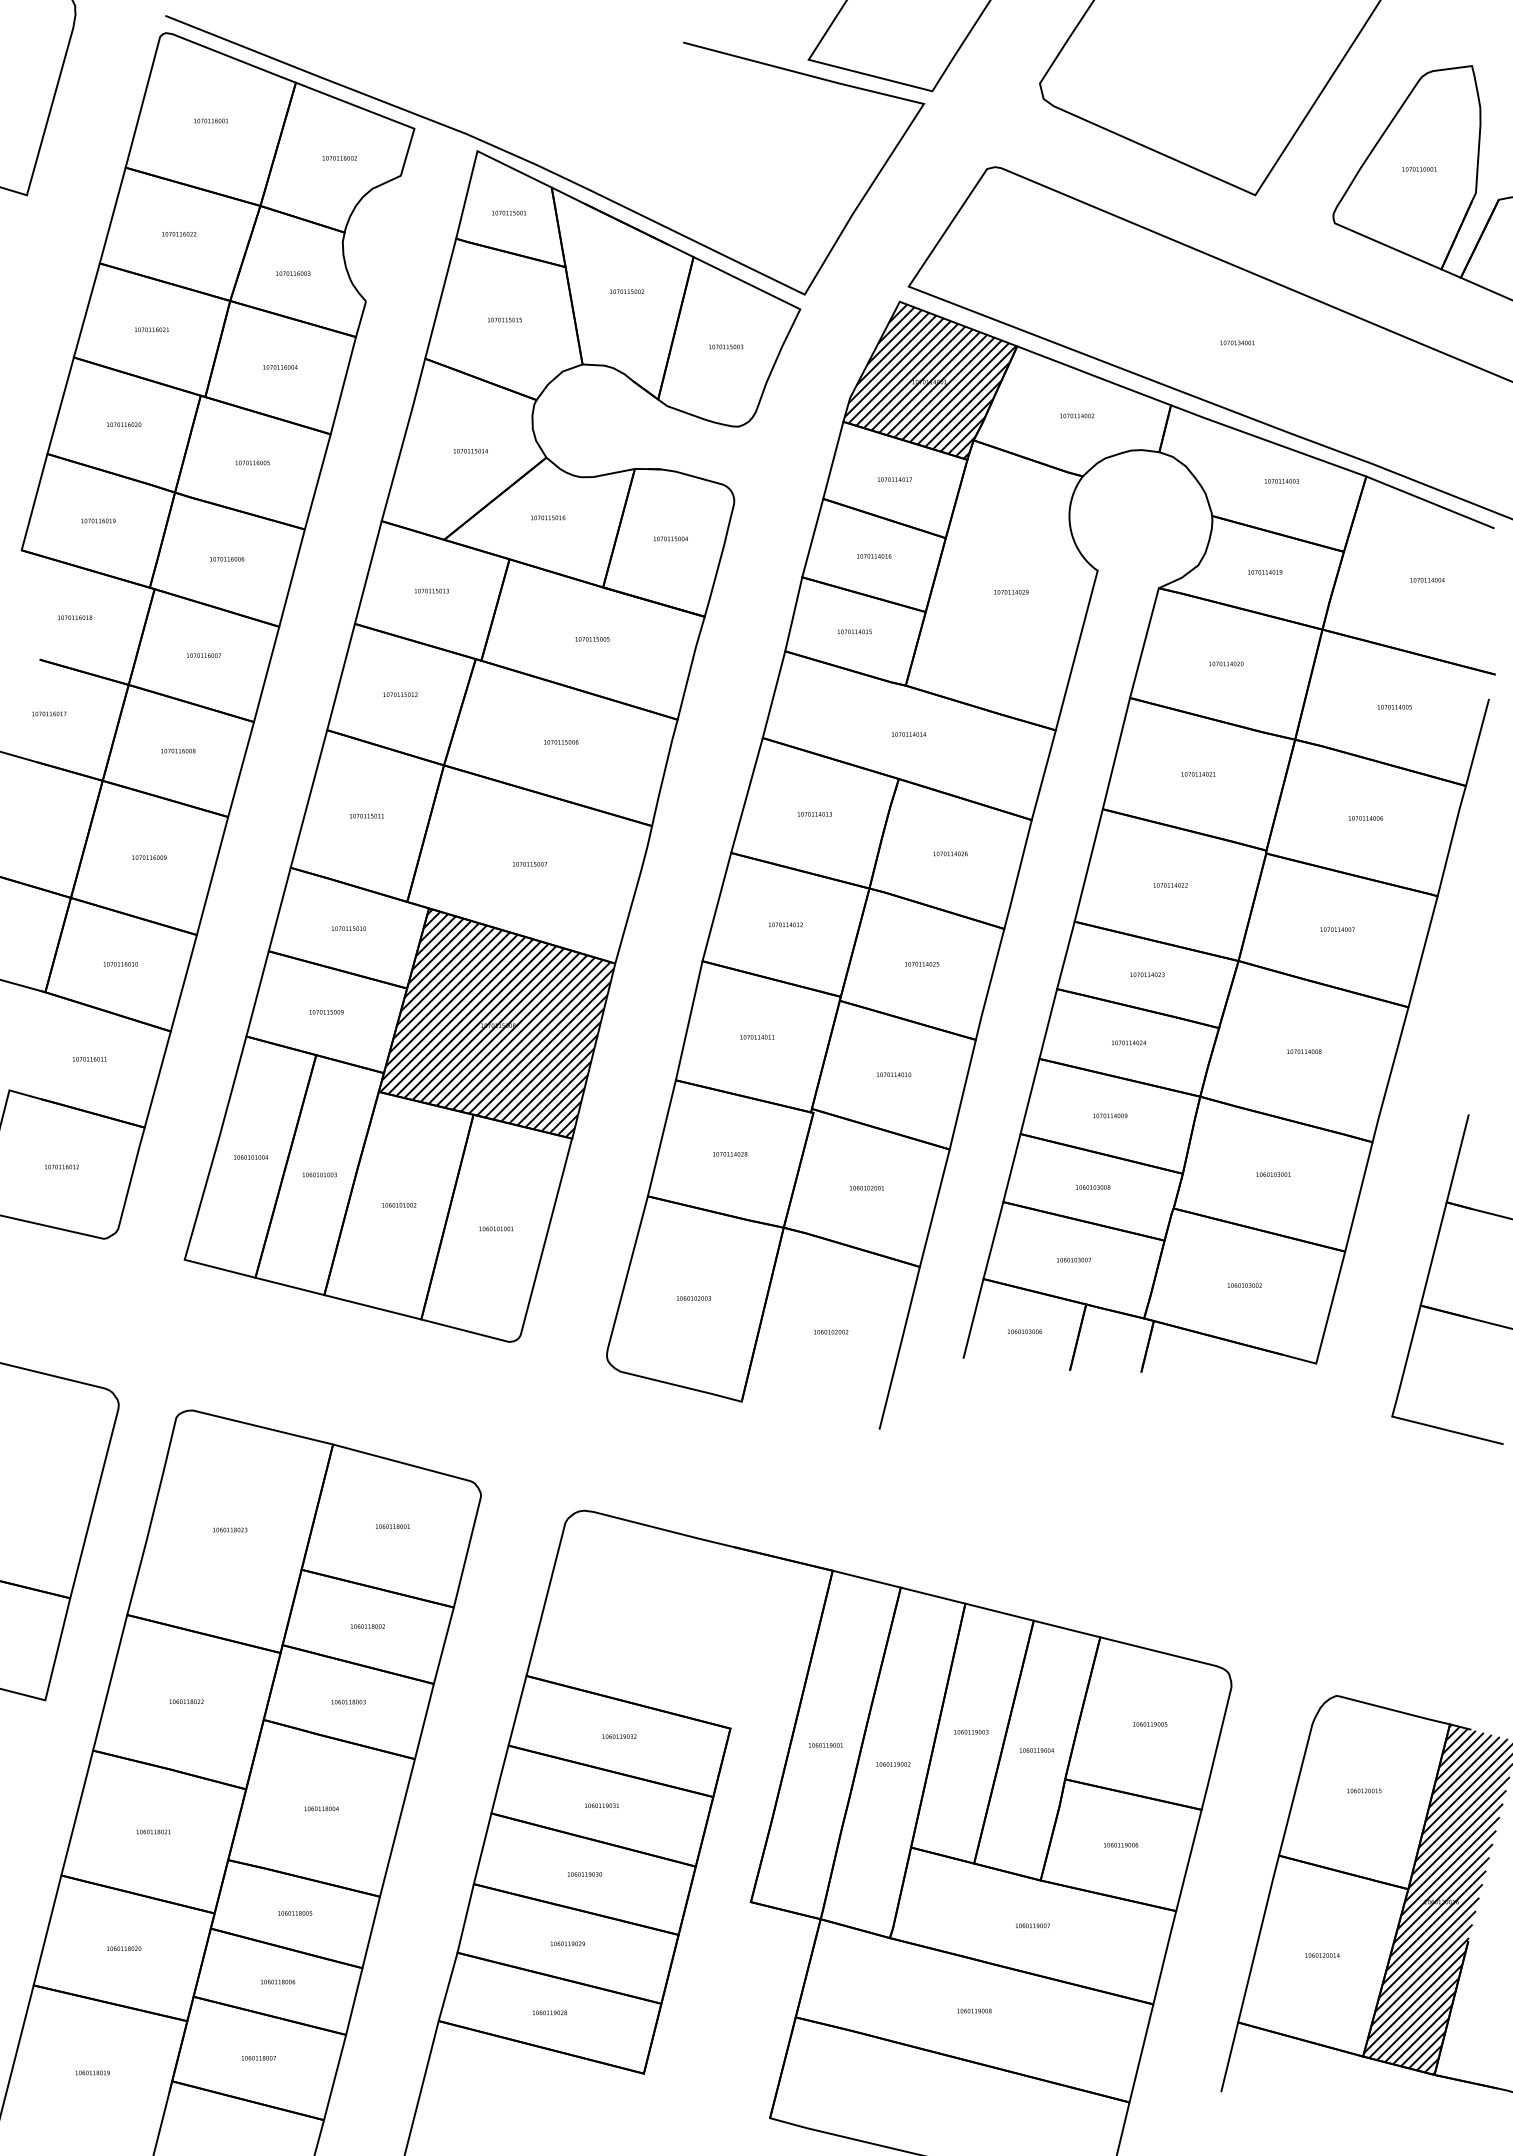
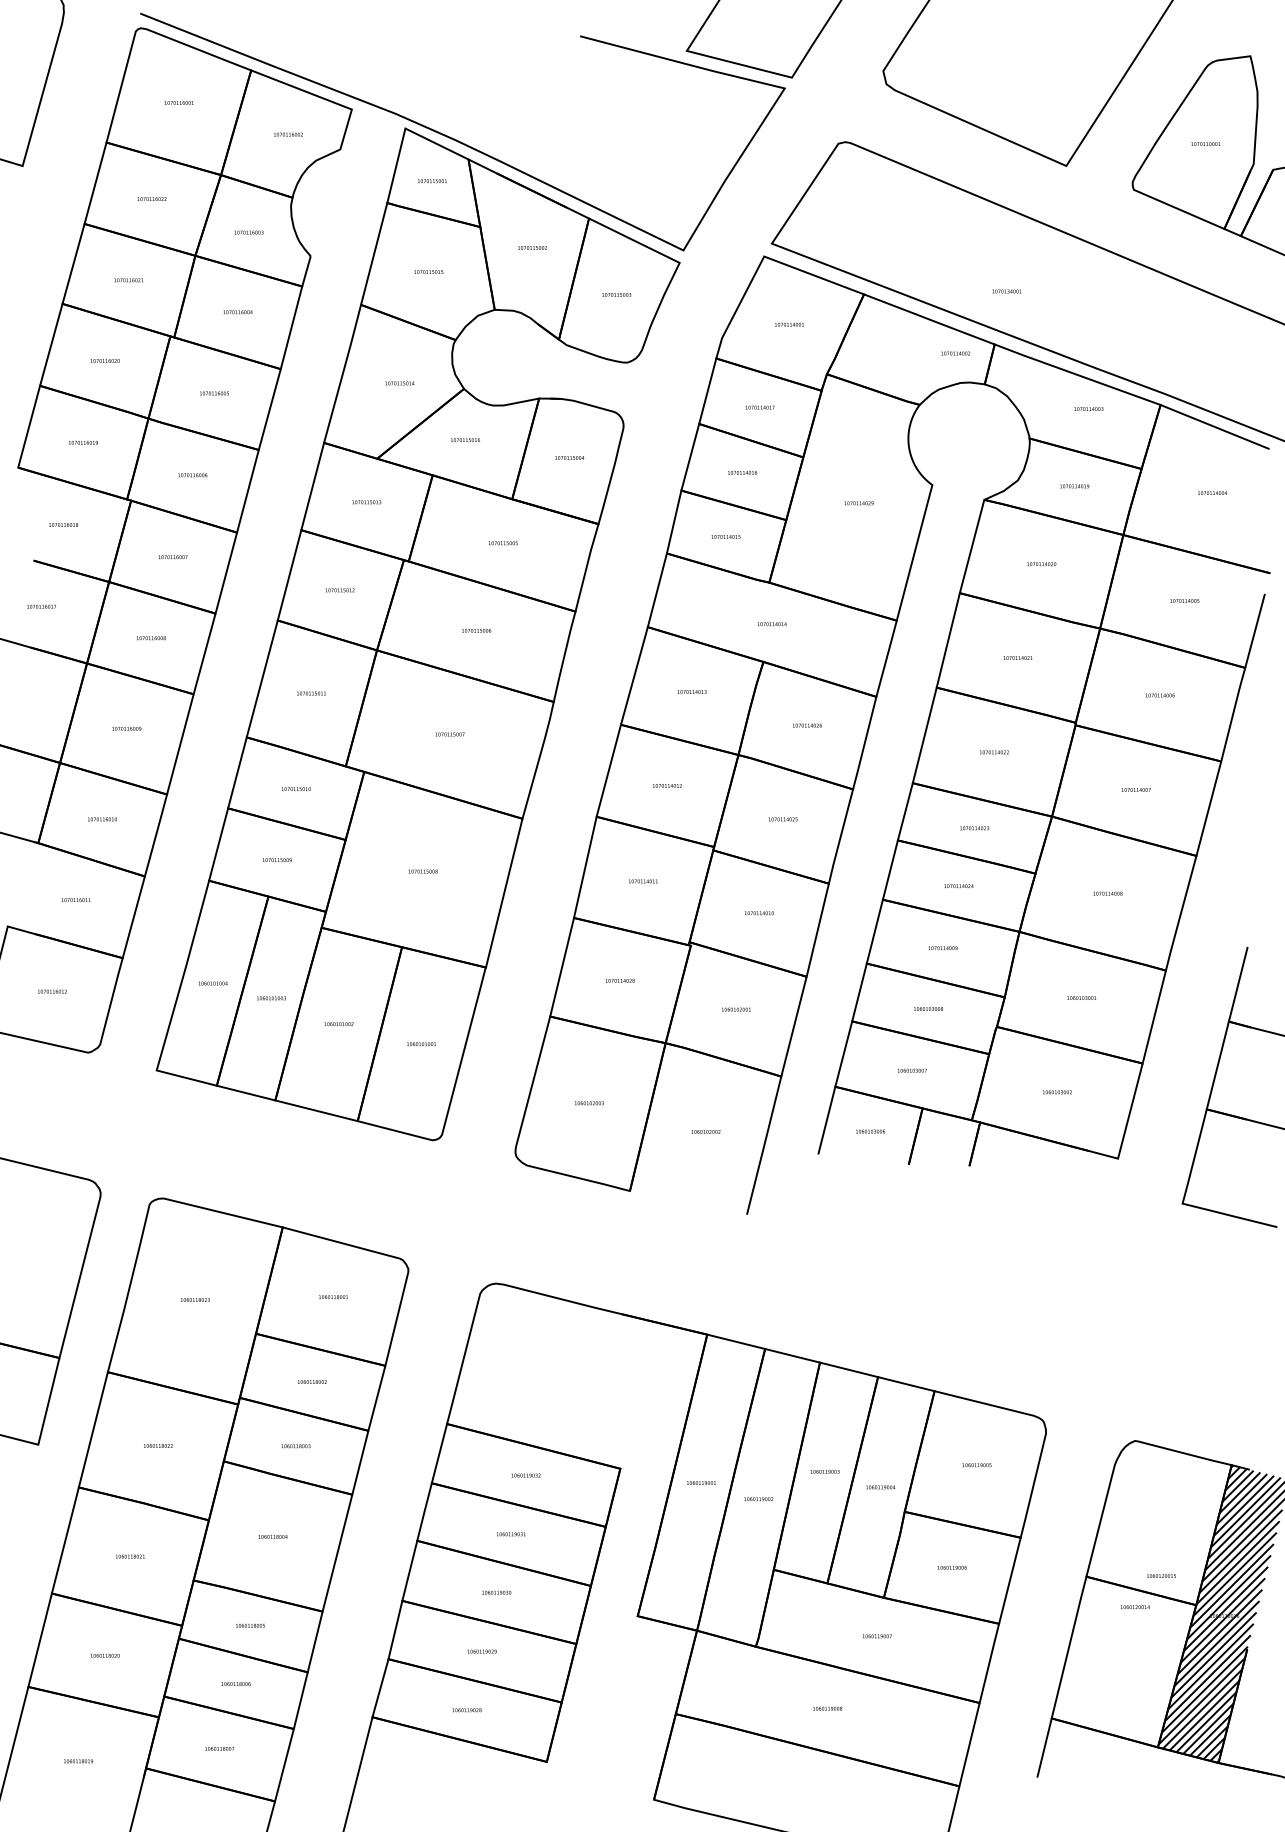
text: (1237, 342) -> (1006, 291), moved
hatch: (930, 379) -> (790, 322), removed
text: (1077, 415) -> (956, 353), moved
hatch: (497, 1023) -> (422, 869), removed
text: (1364, 1790) -> (1161, 1575), moved
text: (1322, 1955) -> (1135, 1607), moved

